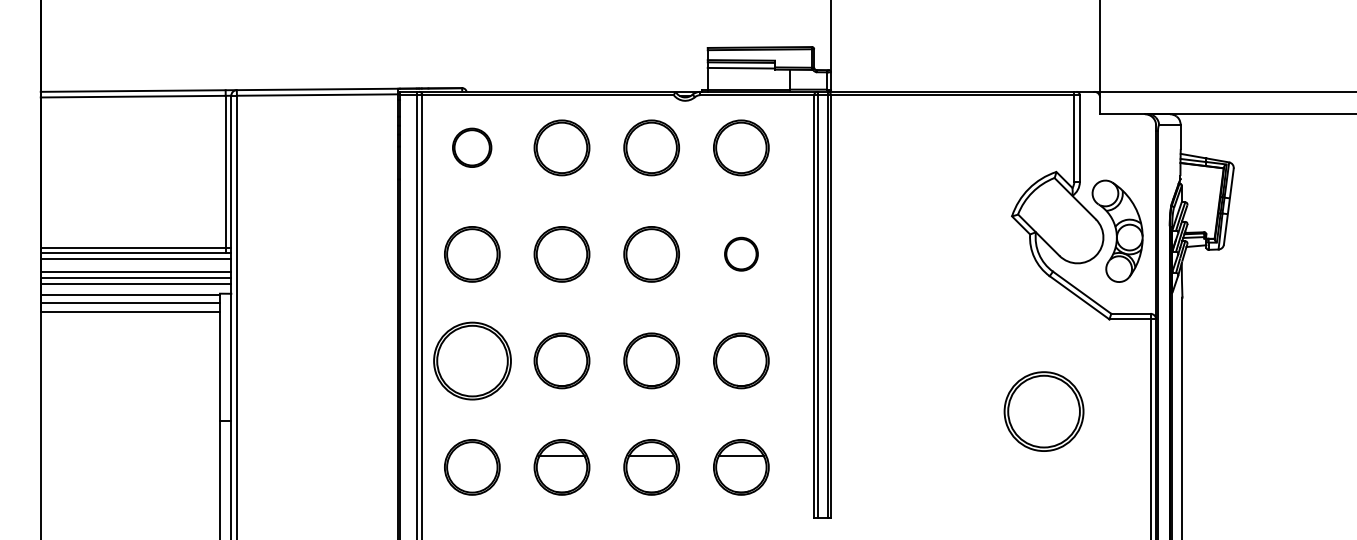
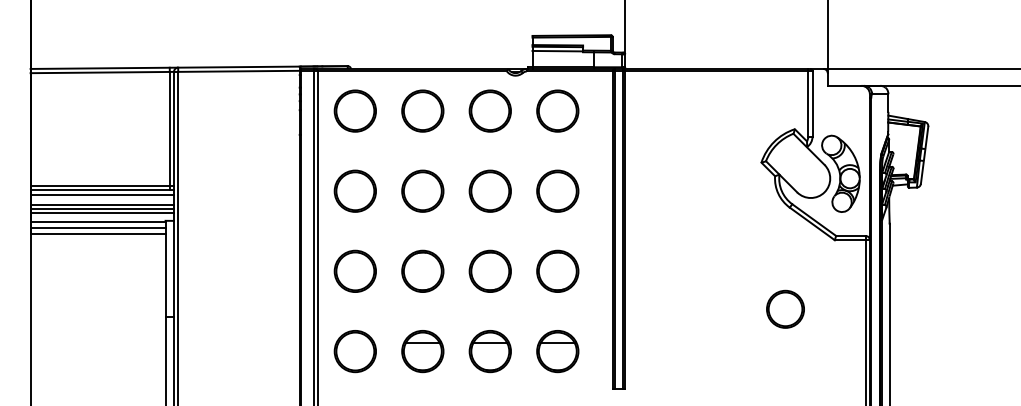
part: (471, 147) -> (354, 110), size x1.43
part: (740, 253) -> (557, 190), size x1.67
part: (471, 359) -> (354, 270), size x0.71
part: (1043, 410) -> (785, 308), size x0.62

